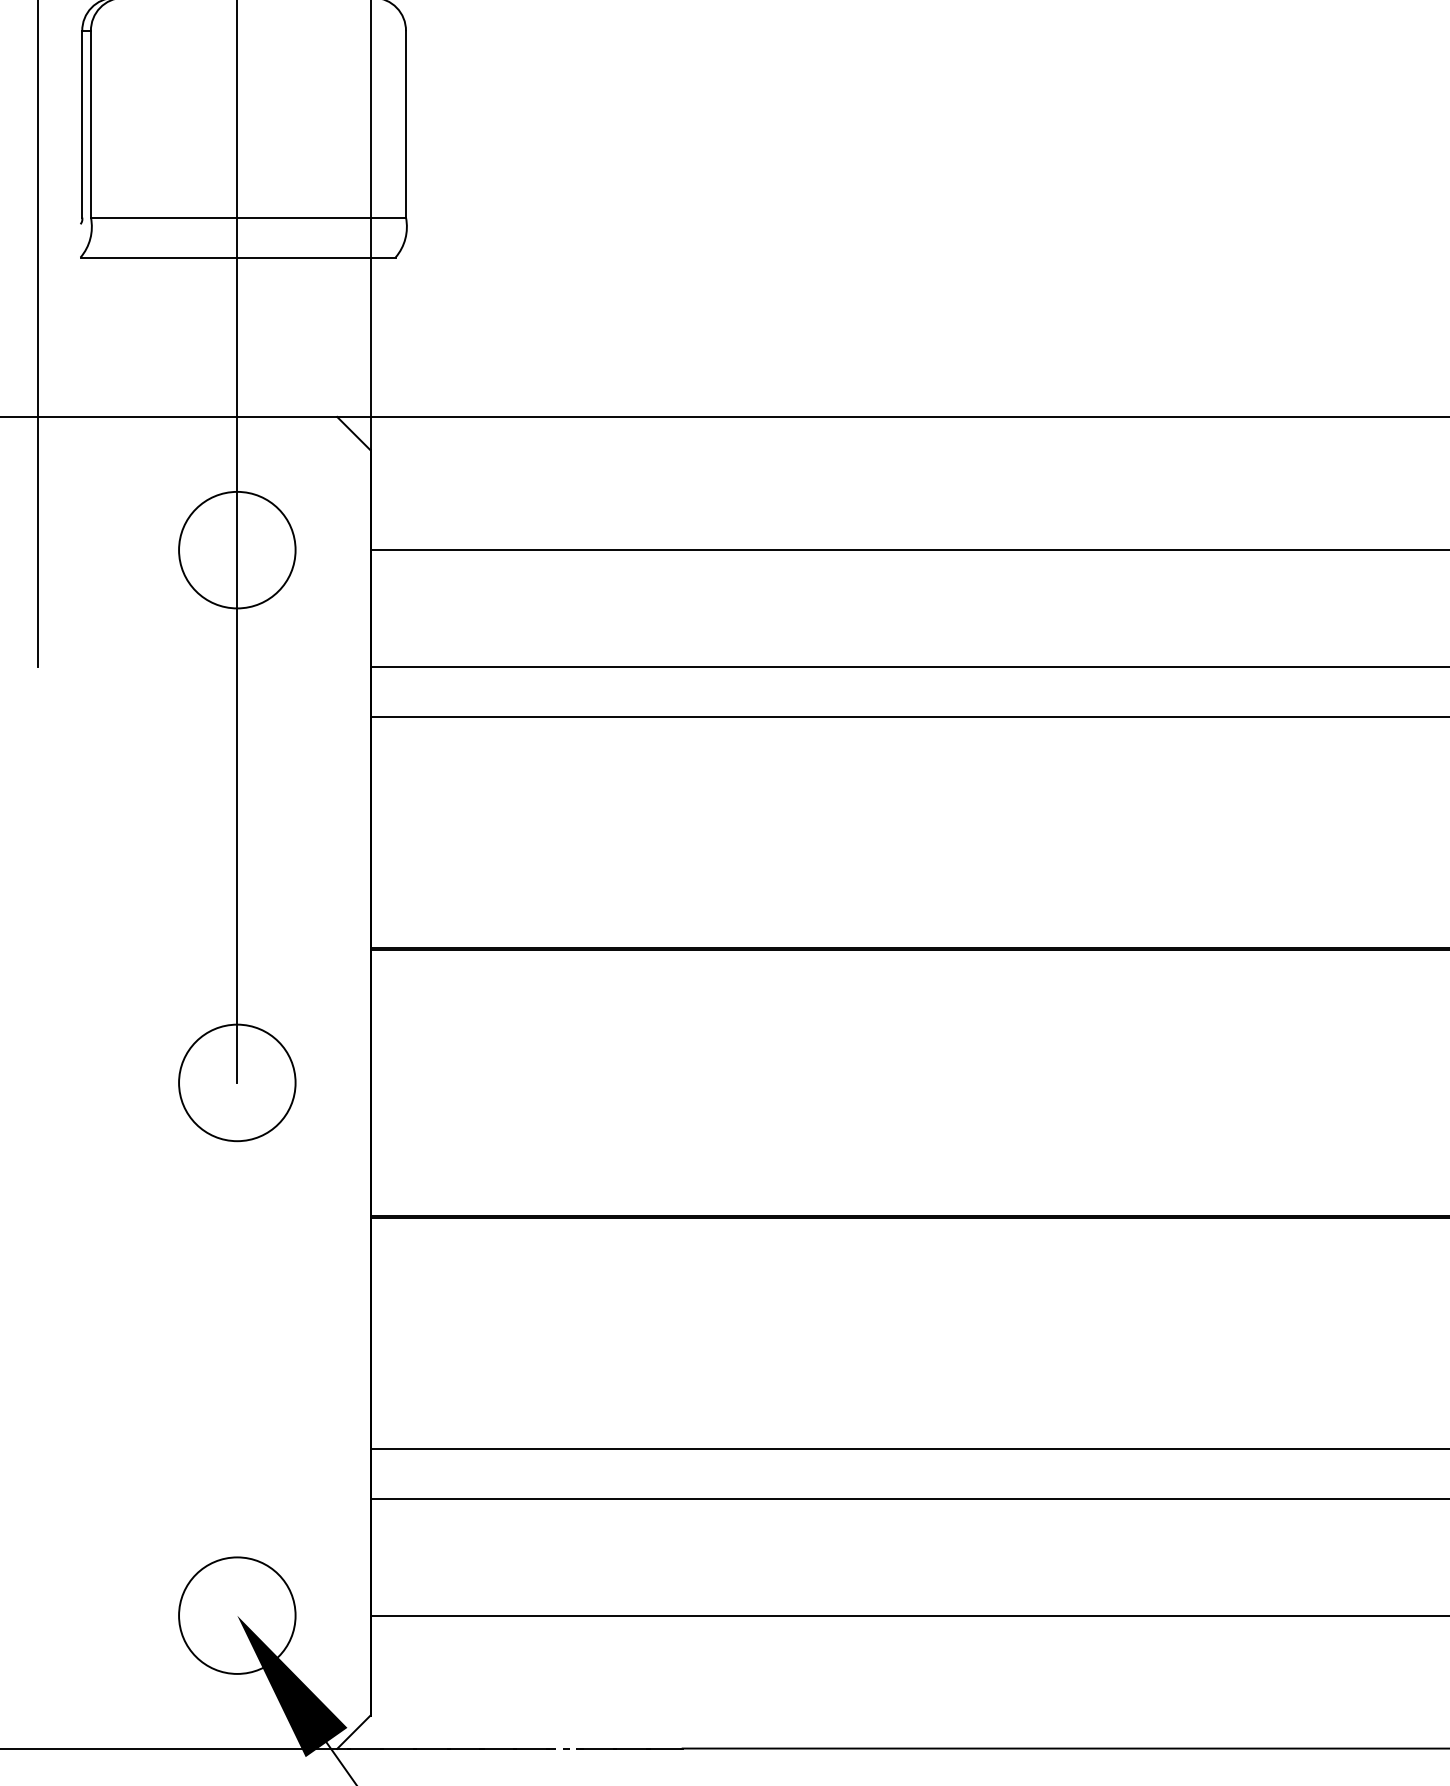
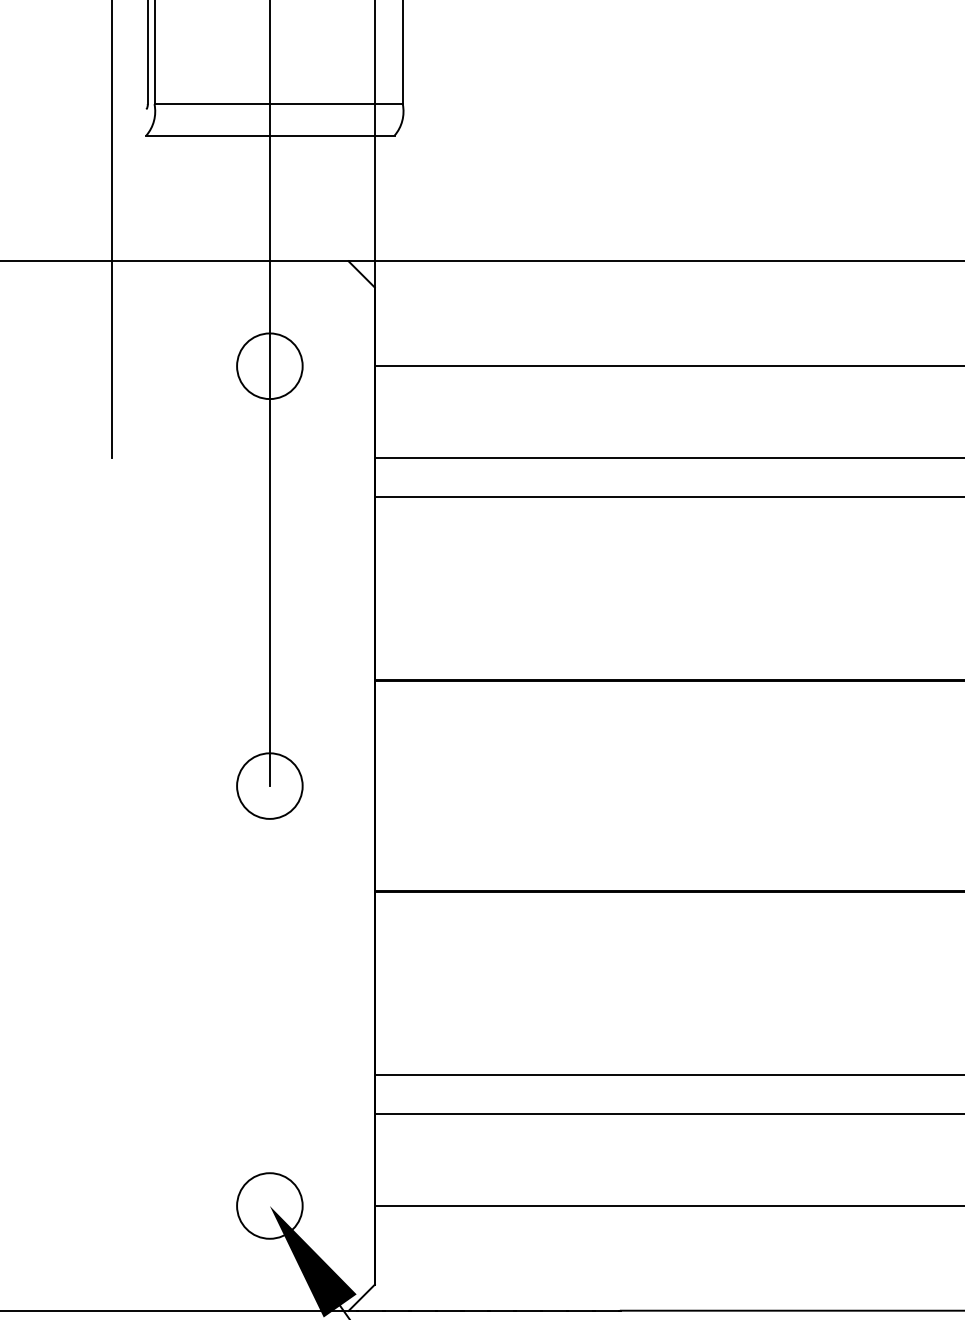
circle: (236, 549) -> (269, 365), size x0.71
circle: (236, 1082) -> (269, 785), size x0.71
circle: (236, 1615) -> (269, 1205), size x0.71
line: (565, 1748) -> (528, 1310), dashed -> solid

